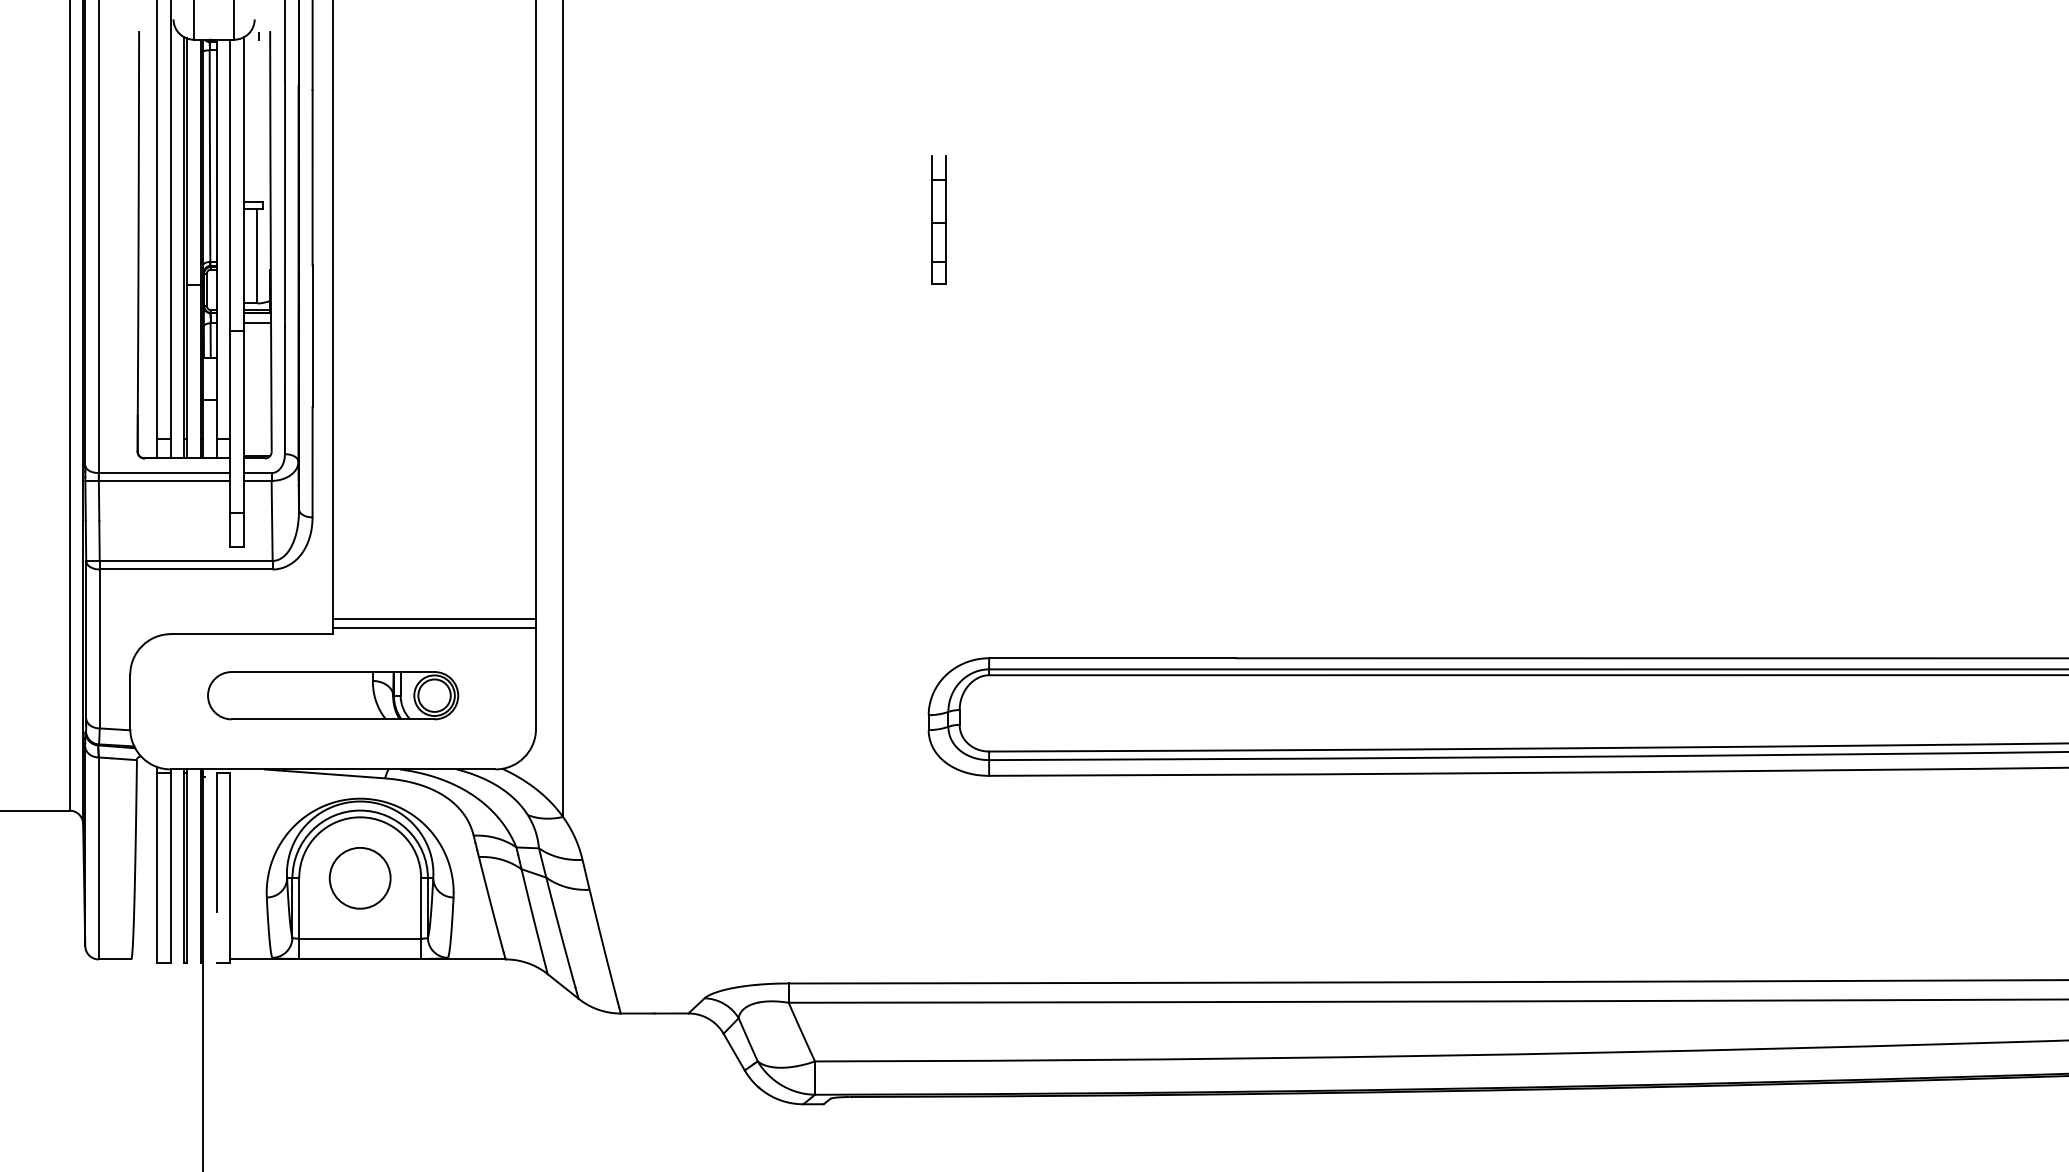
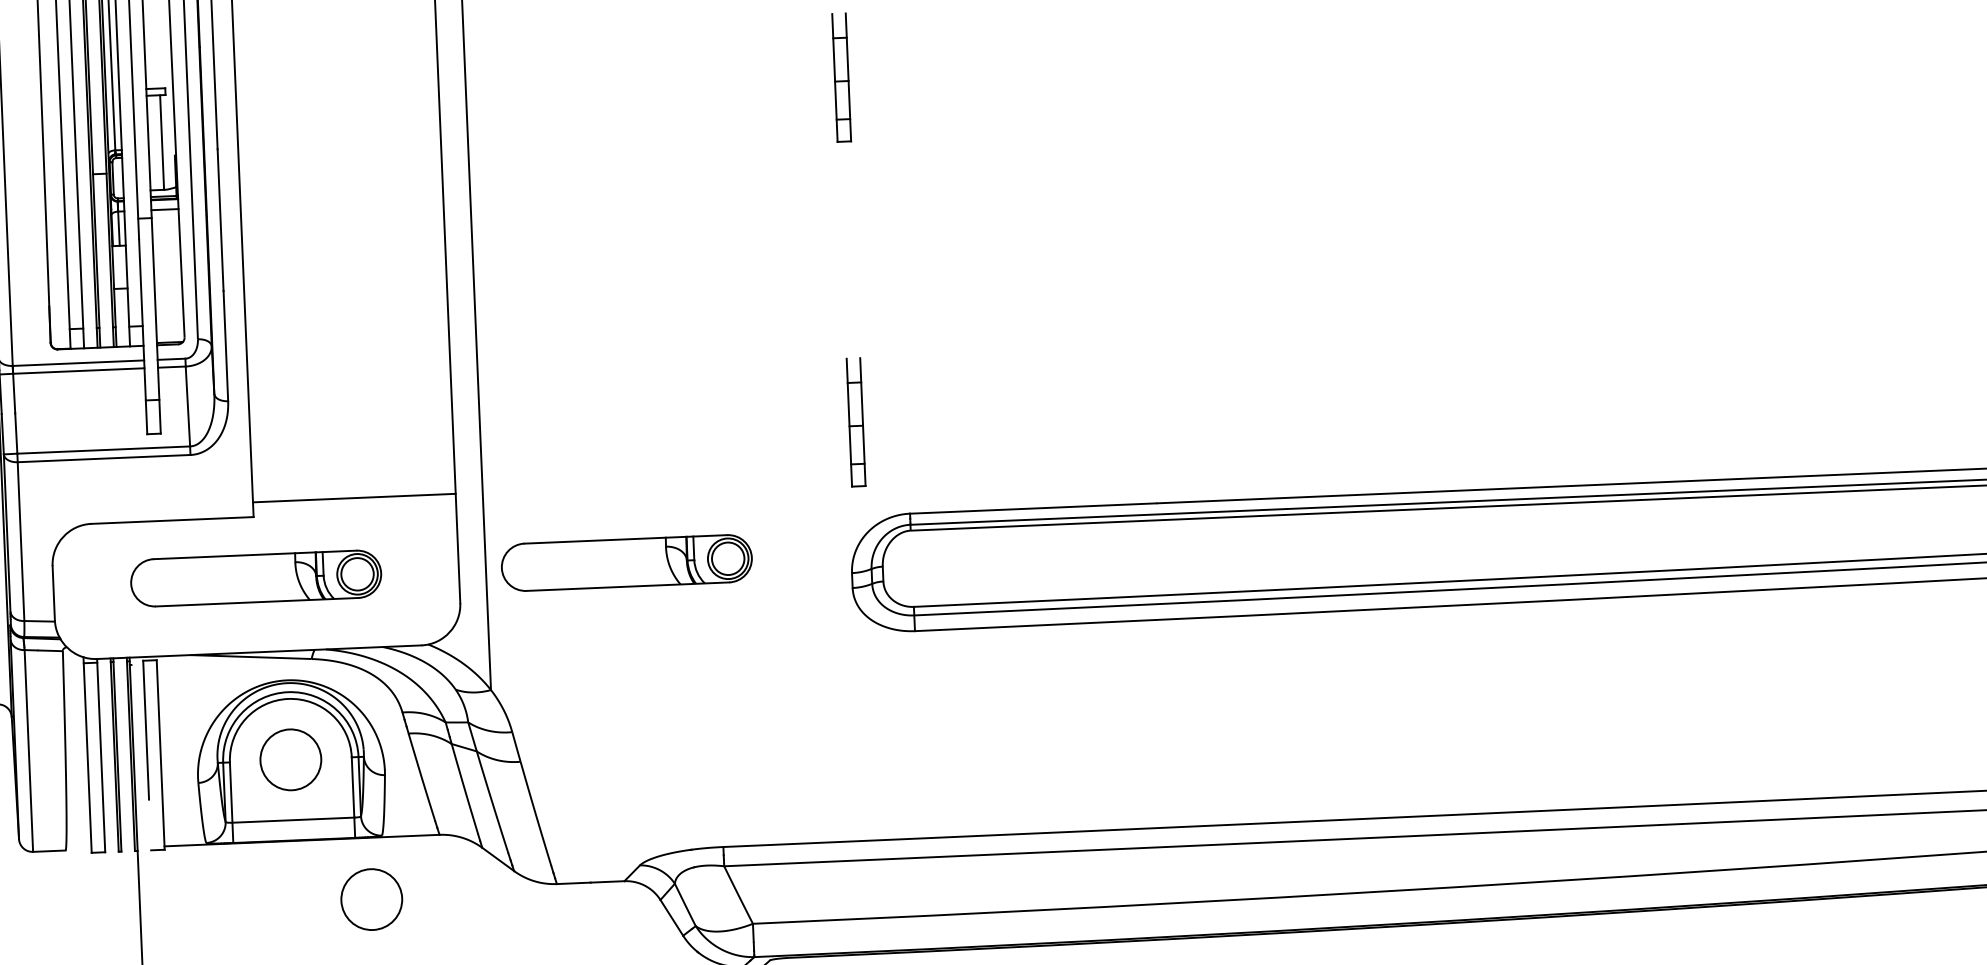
part: (938, 564) -> (855, 422), added
line: (434, 628) -> (354, 507), removed
part: (704, 695) -> (627, 562), added
circle: (434, 1021) -> (371, 899), added

